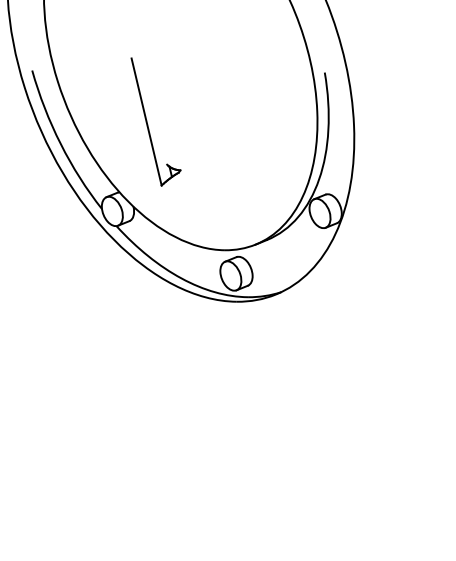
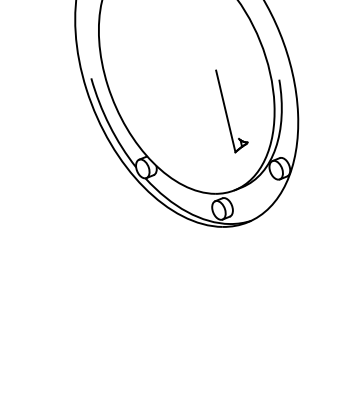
part: (155, 122) -> (231, 111), moved

